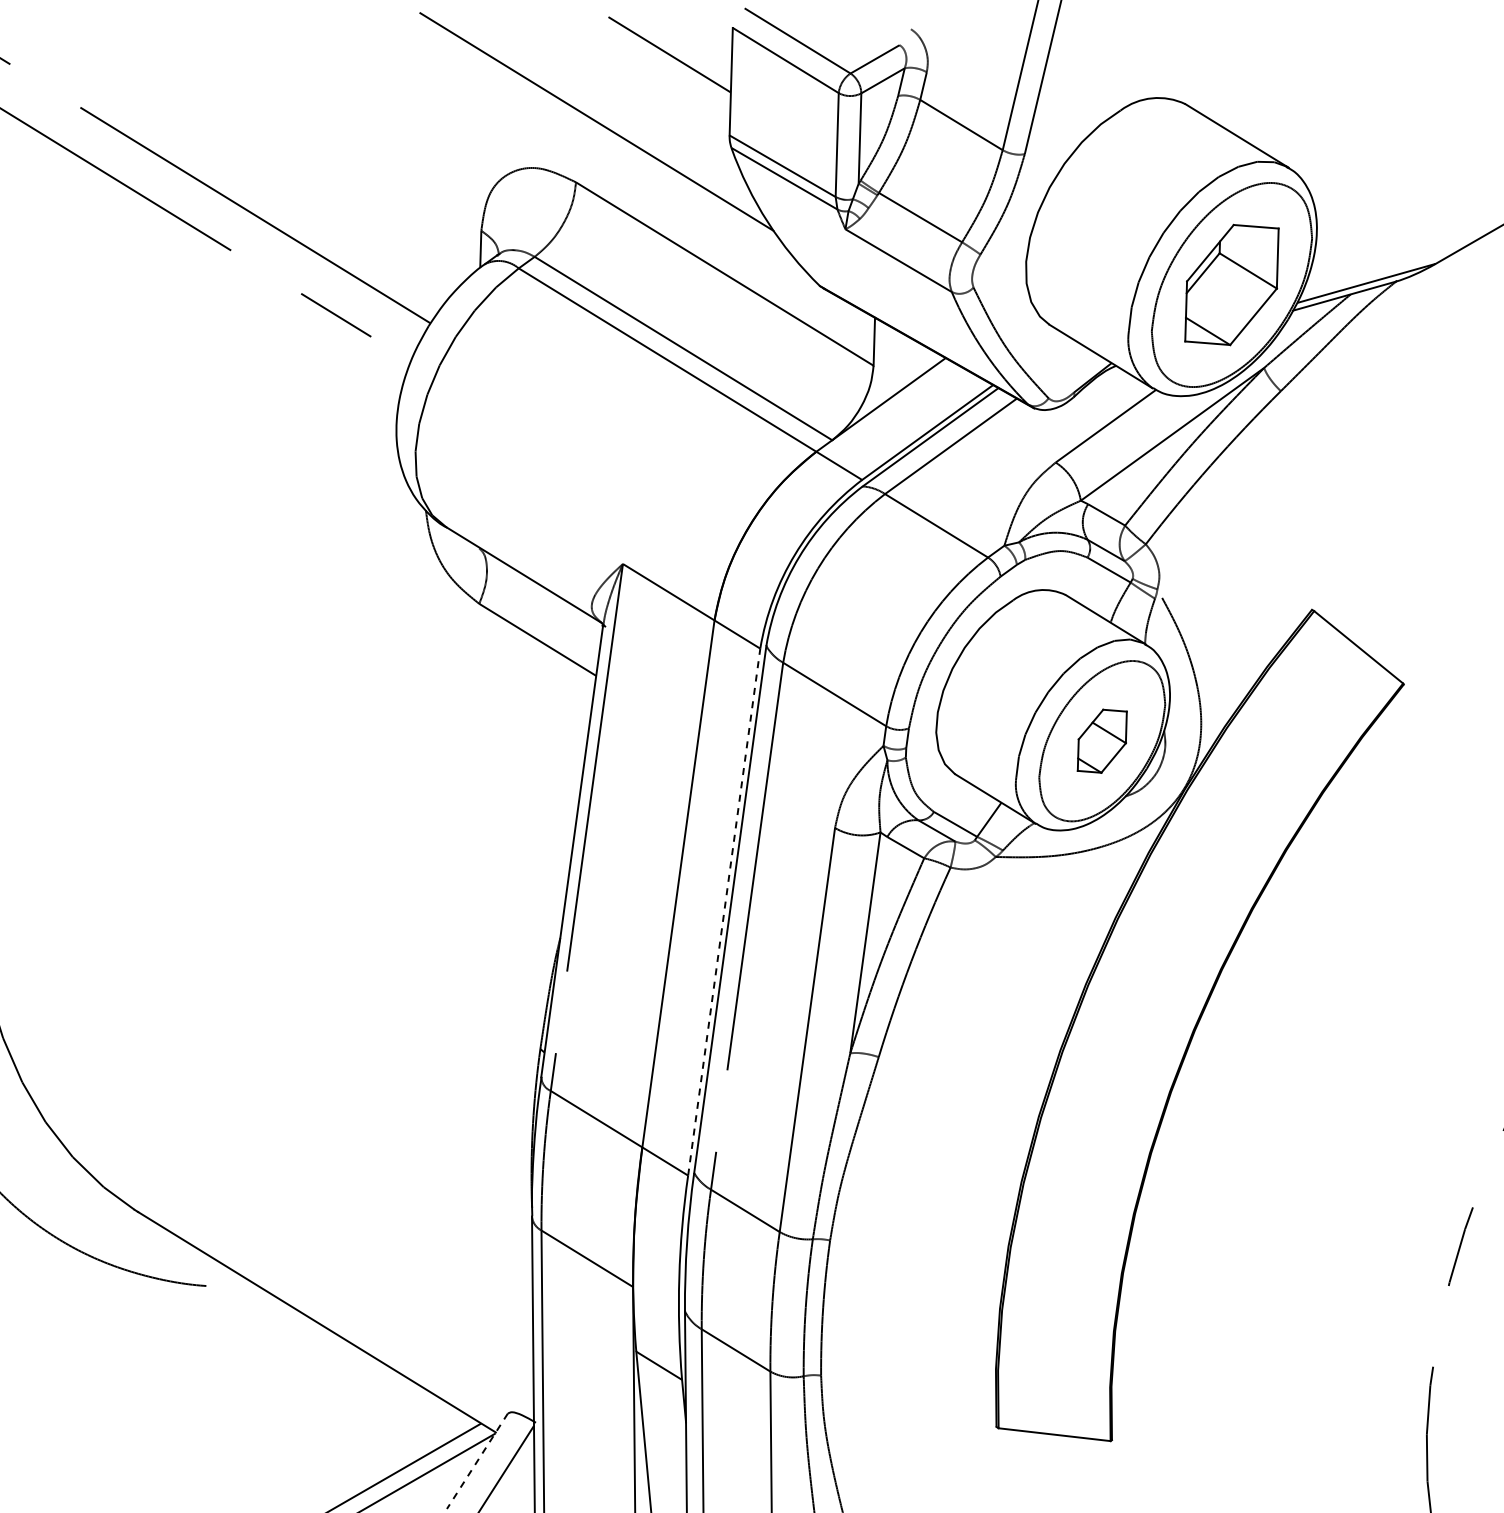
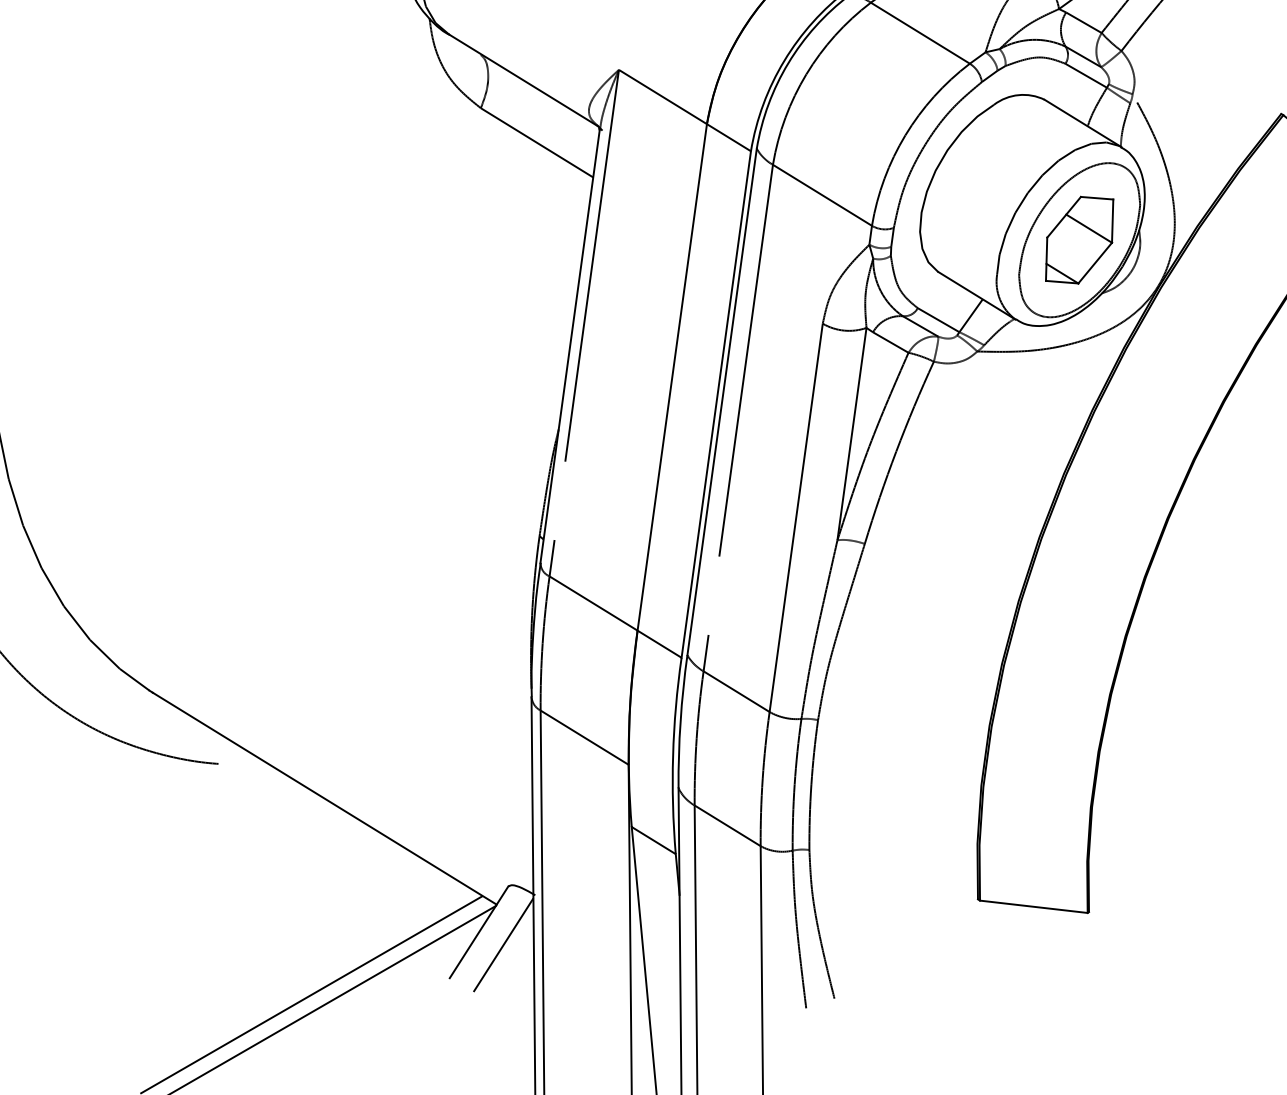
part: (1102, 741) -> (1079, 240), size x1.43
line: (724, 912) -> (716, 404), dashed -> solid
line: (477, 1461) -> (479, 932), dashed -> solid

